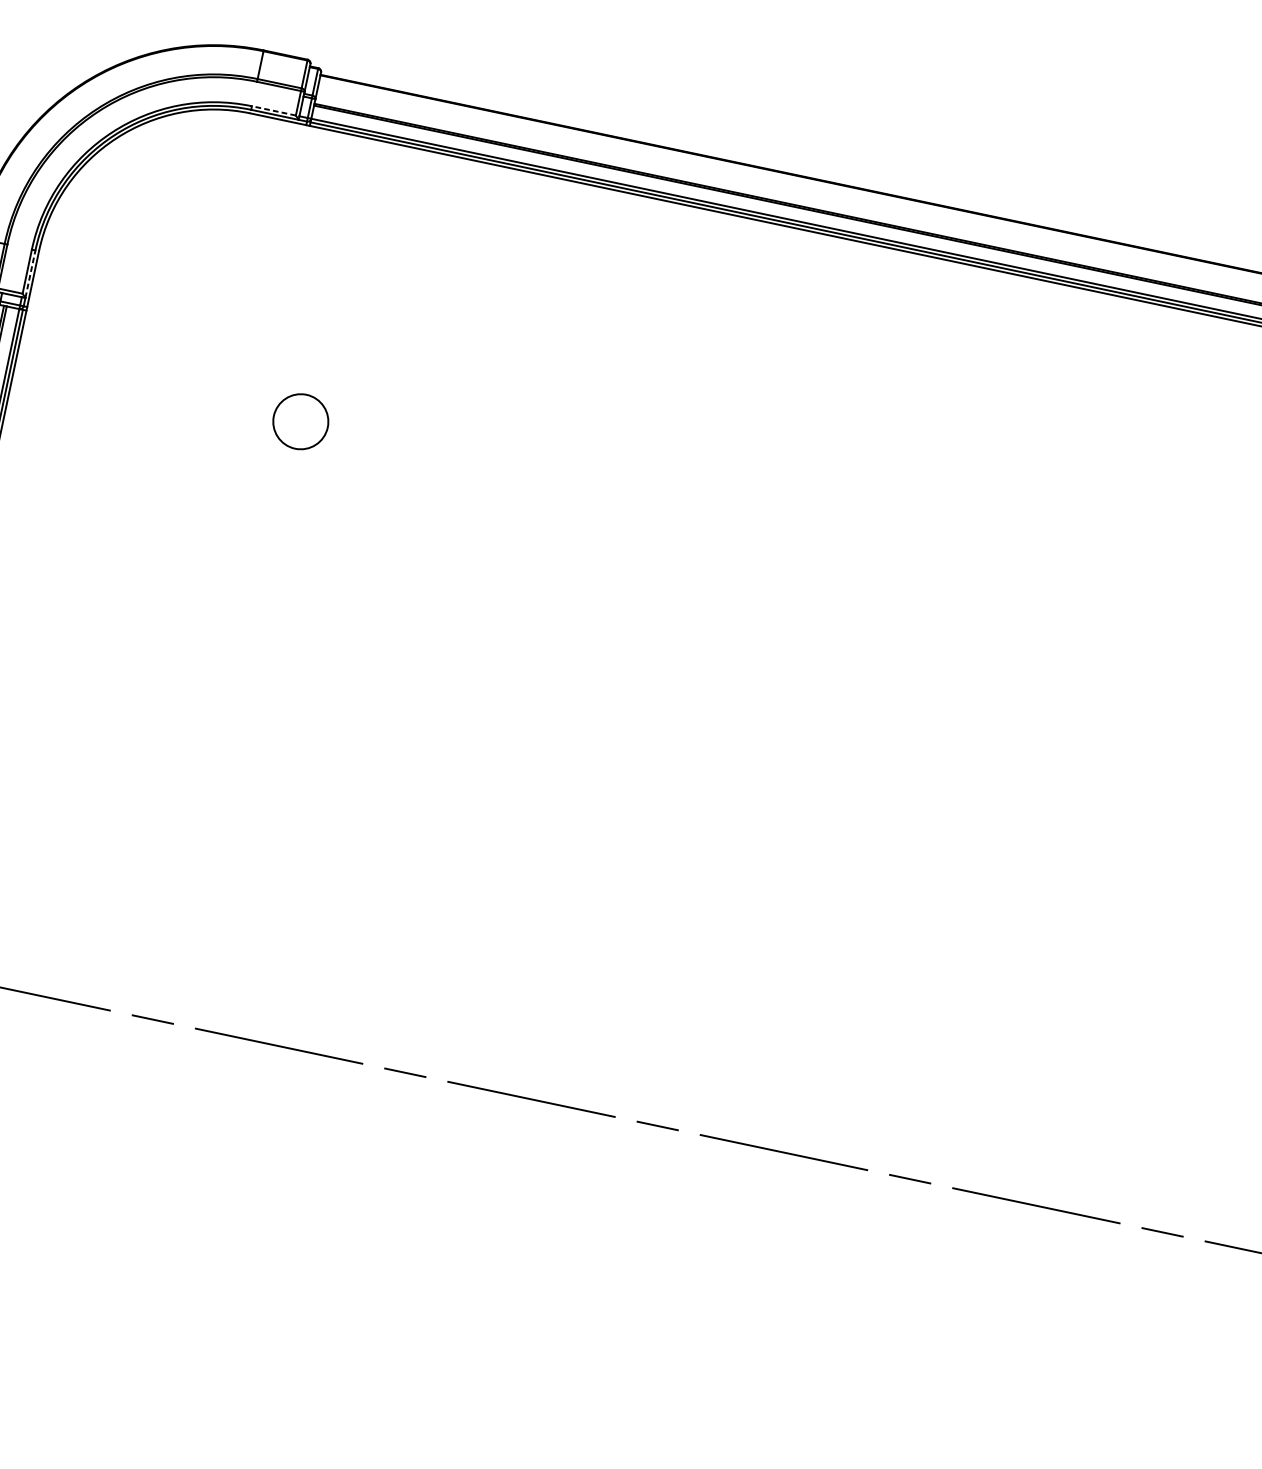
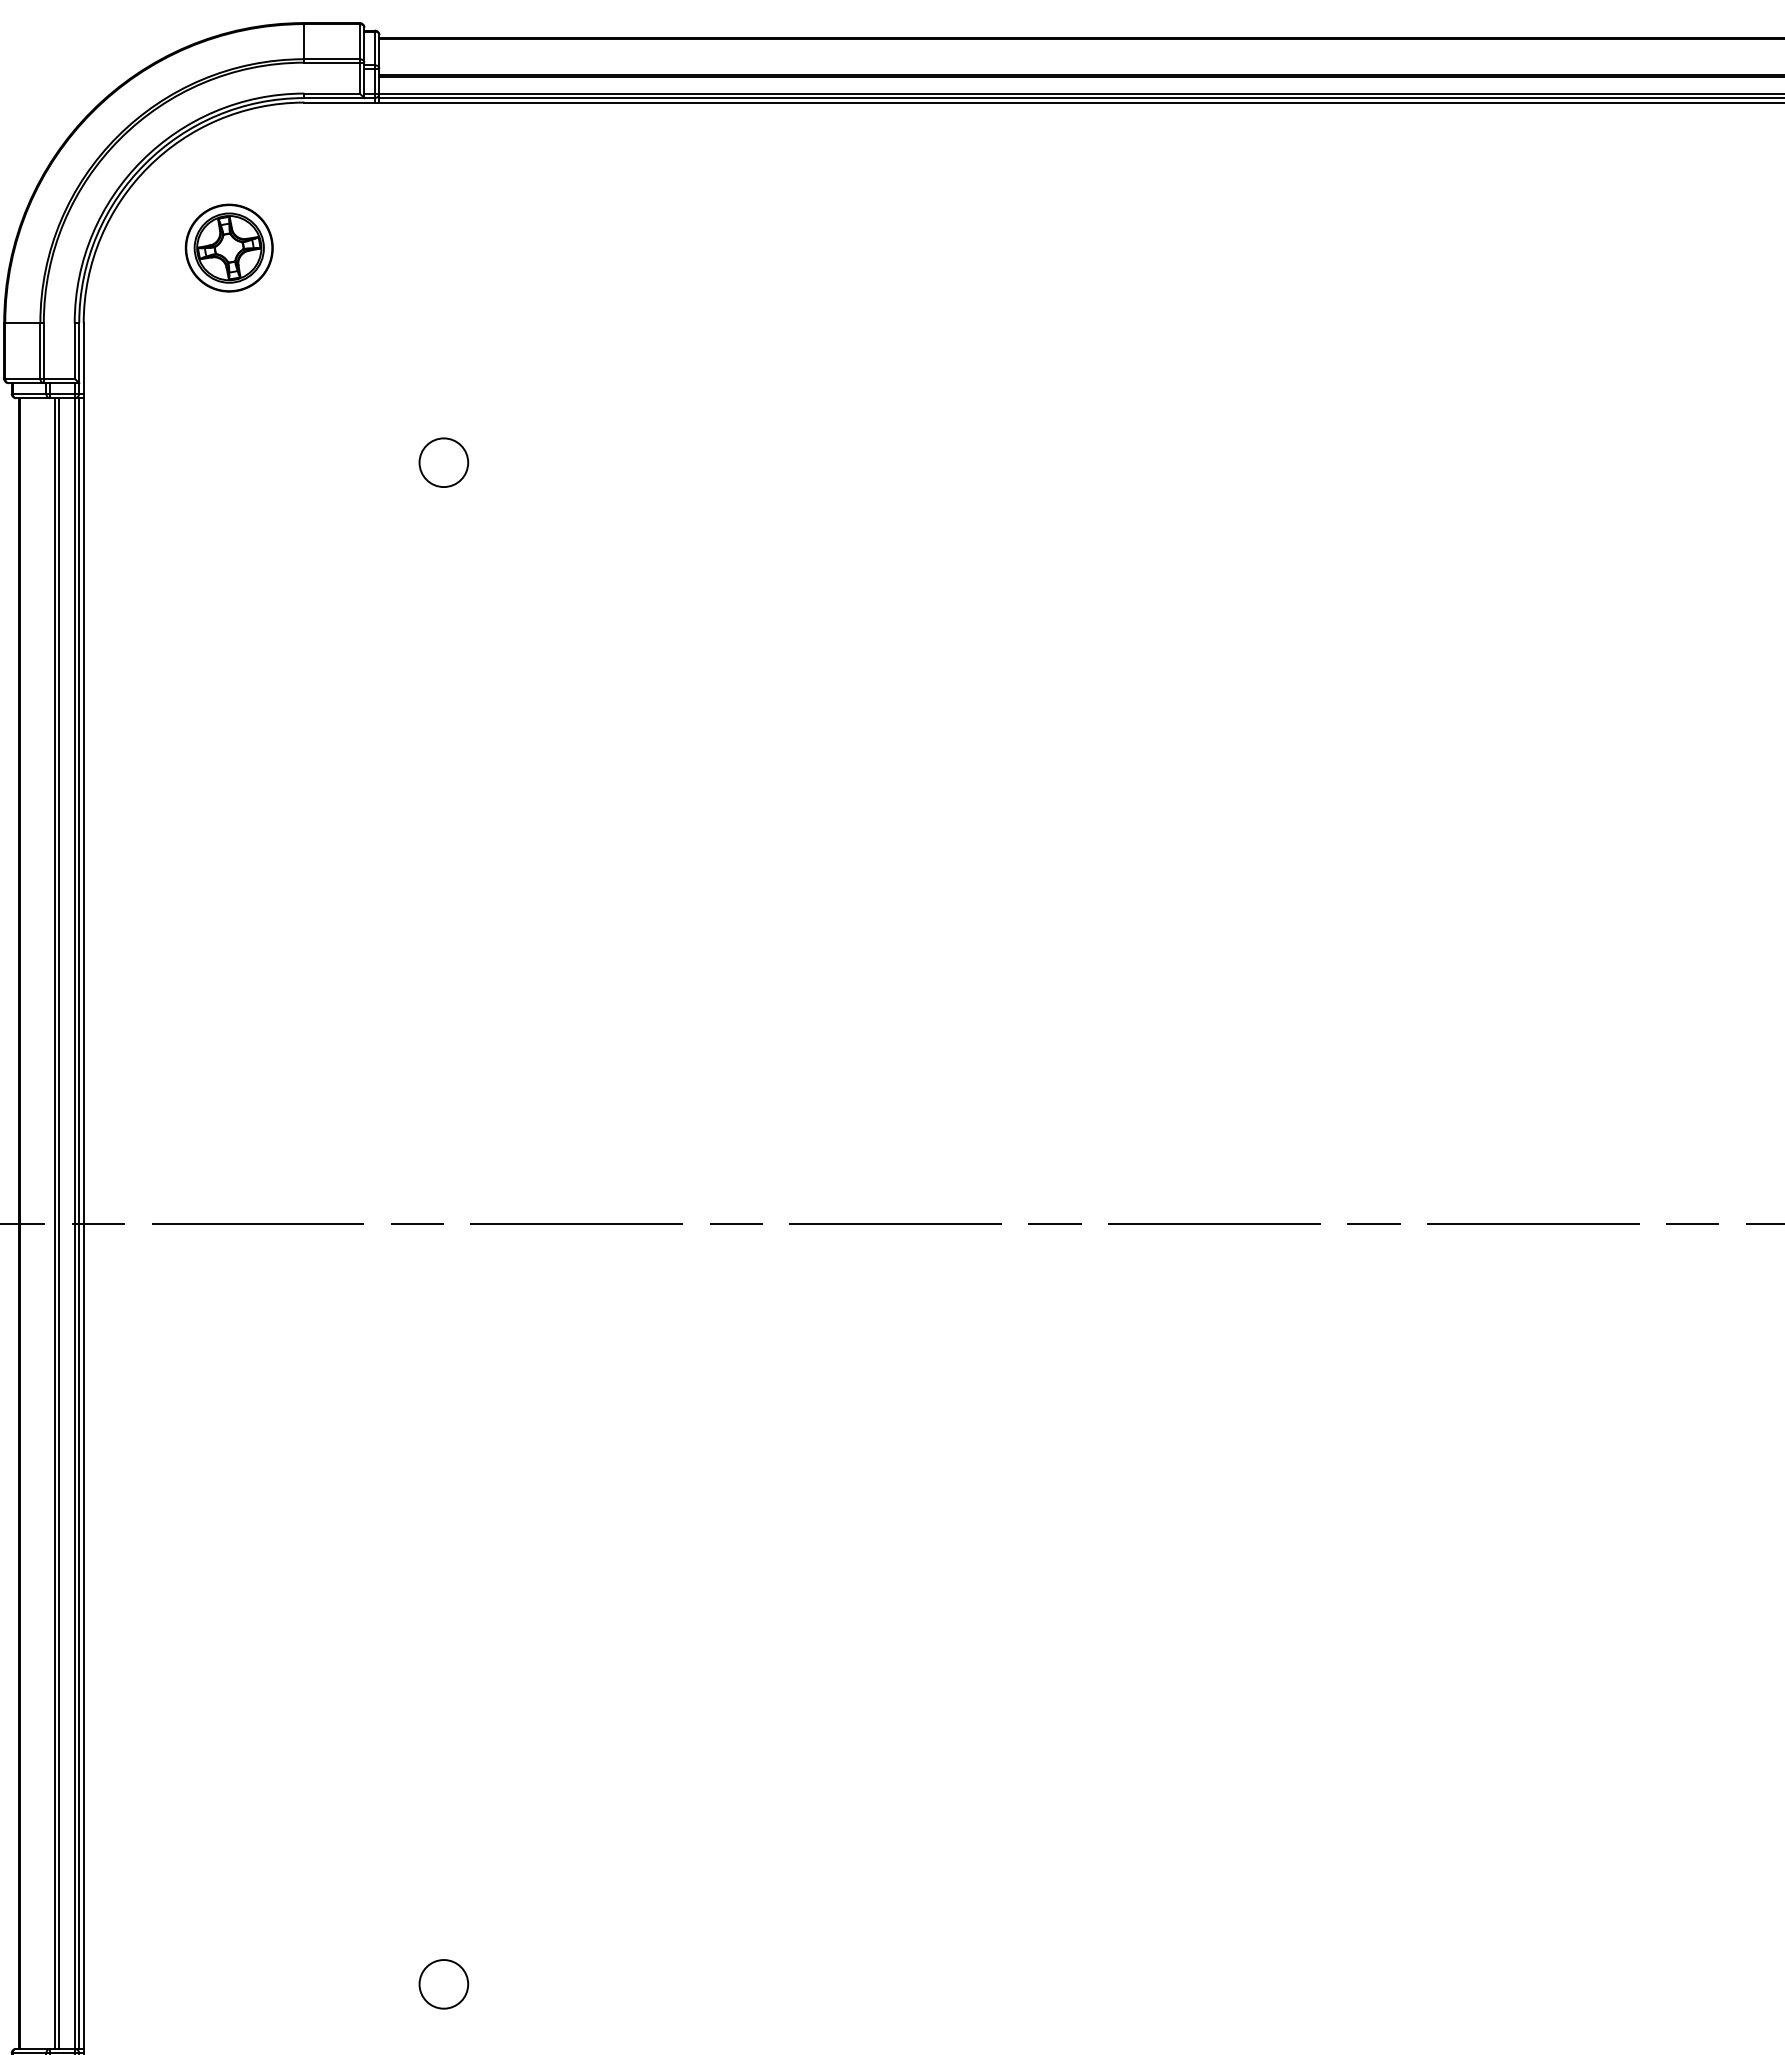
line: (274, 110) -> (332, 93), dashed -> solid
part: (166, 215) -> (228, 247), added
line: (30, 273) -> (79, 352), dashed -> solid
circle: (300, 421) -> (443, 462), size x0.71

